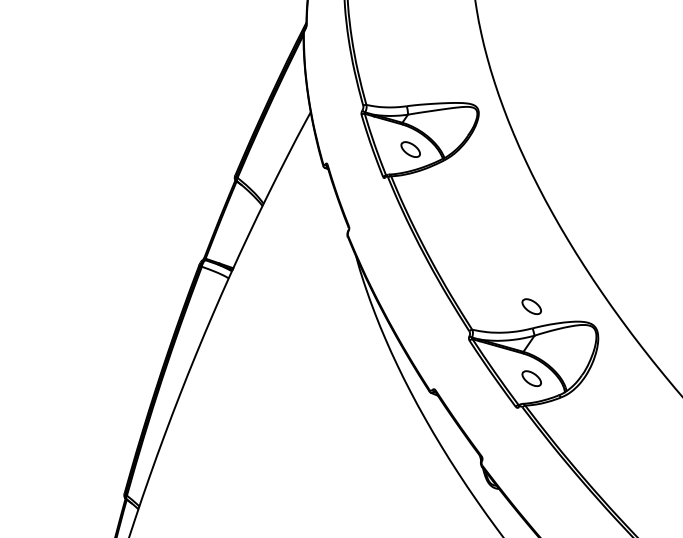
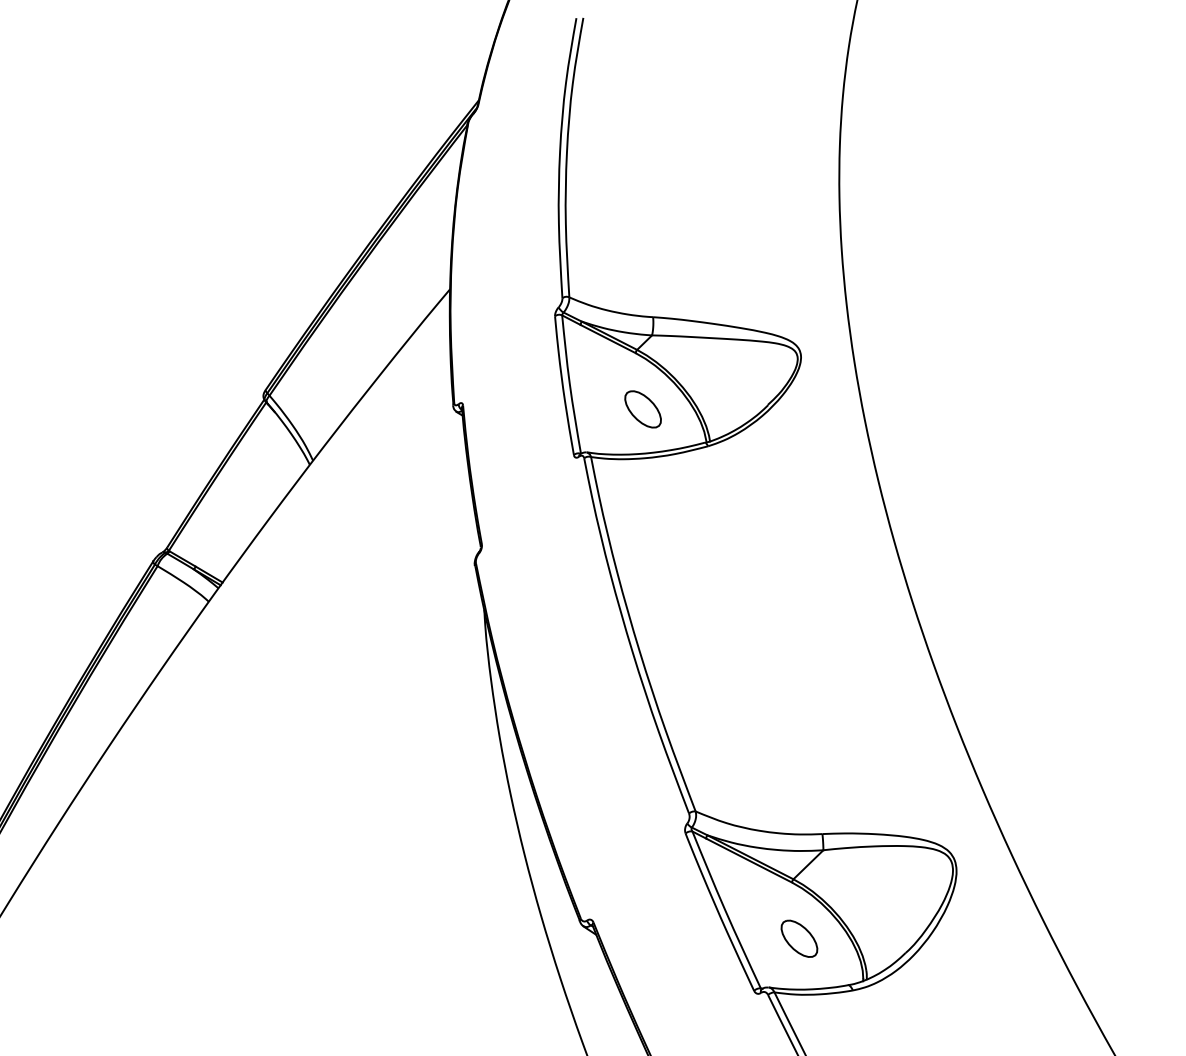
part: (531, 306) -> (829, 787), removed

